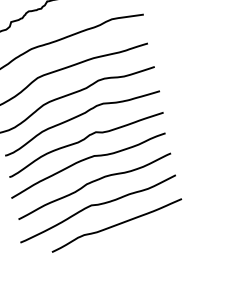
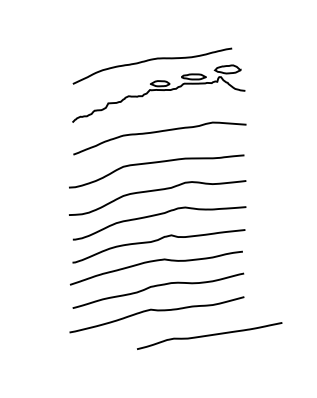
curve: (116, 225) -> (209, 335), moved

